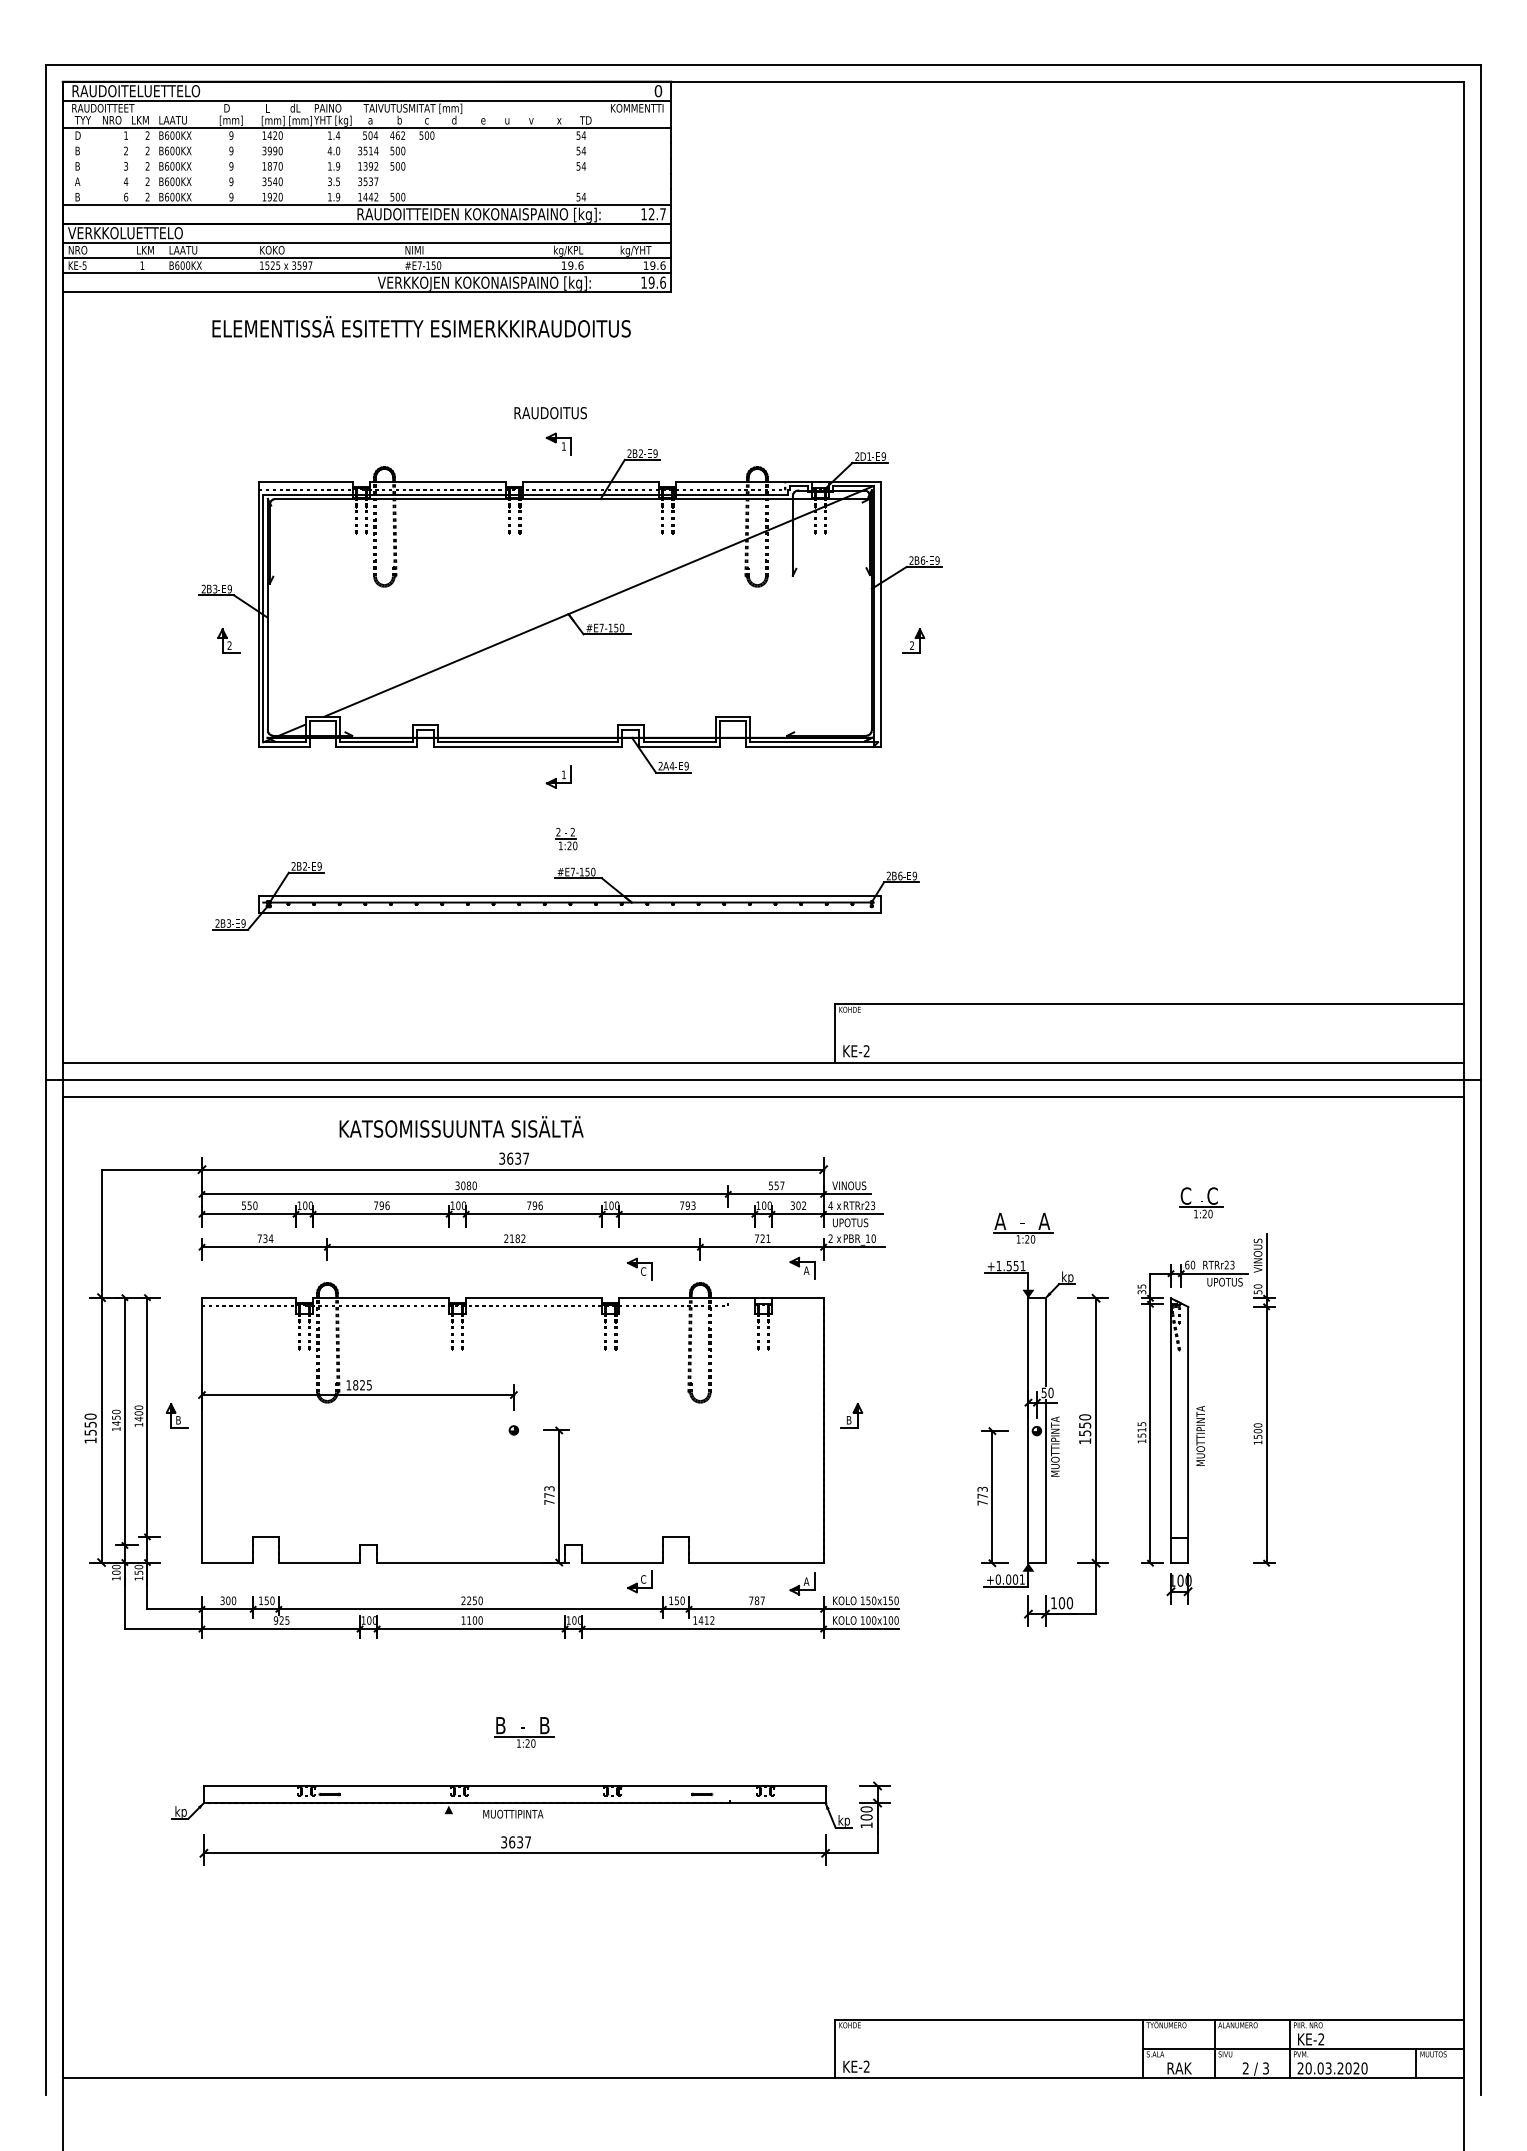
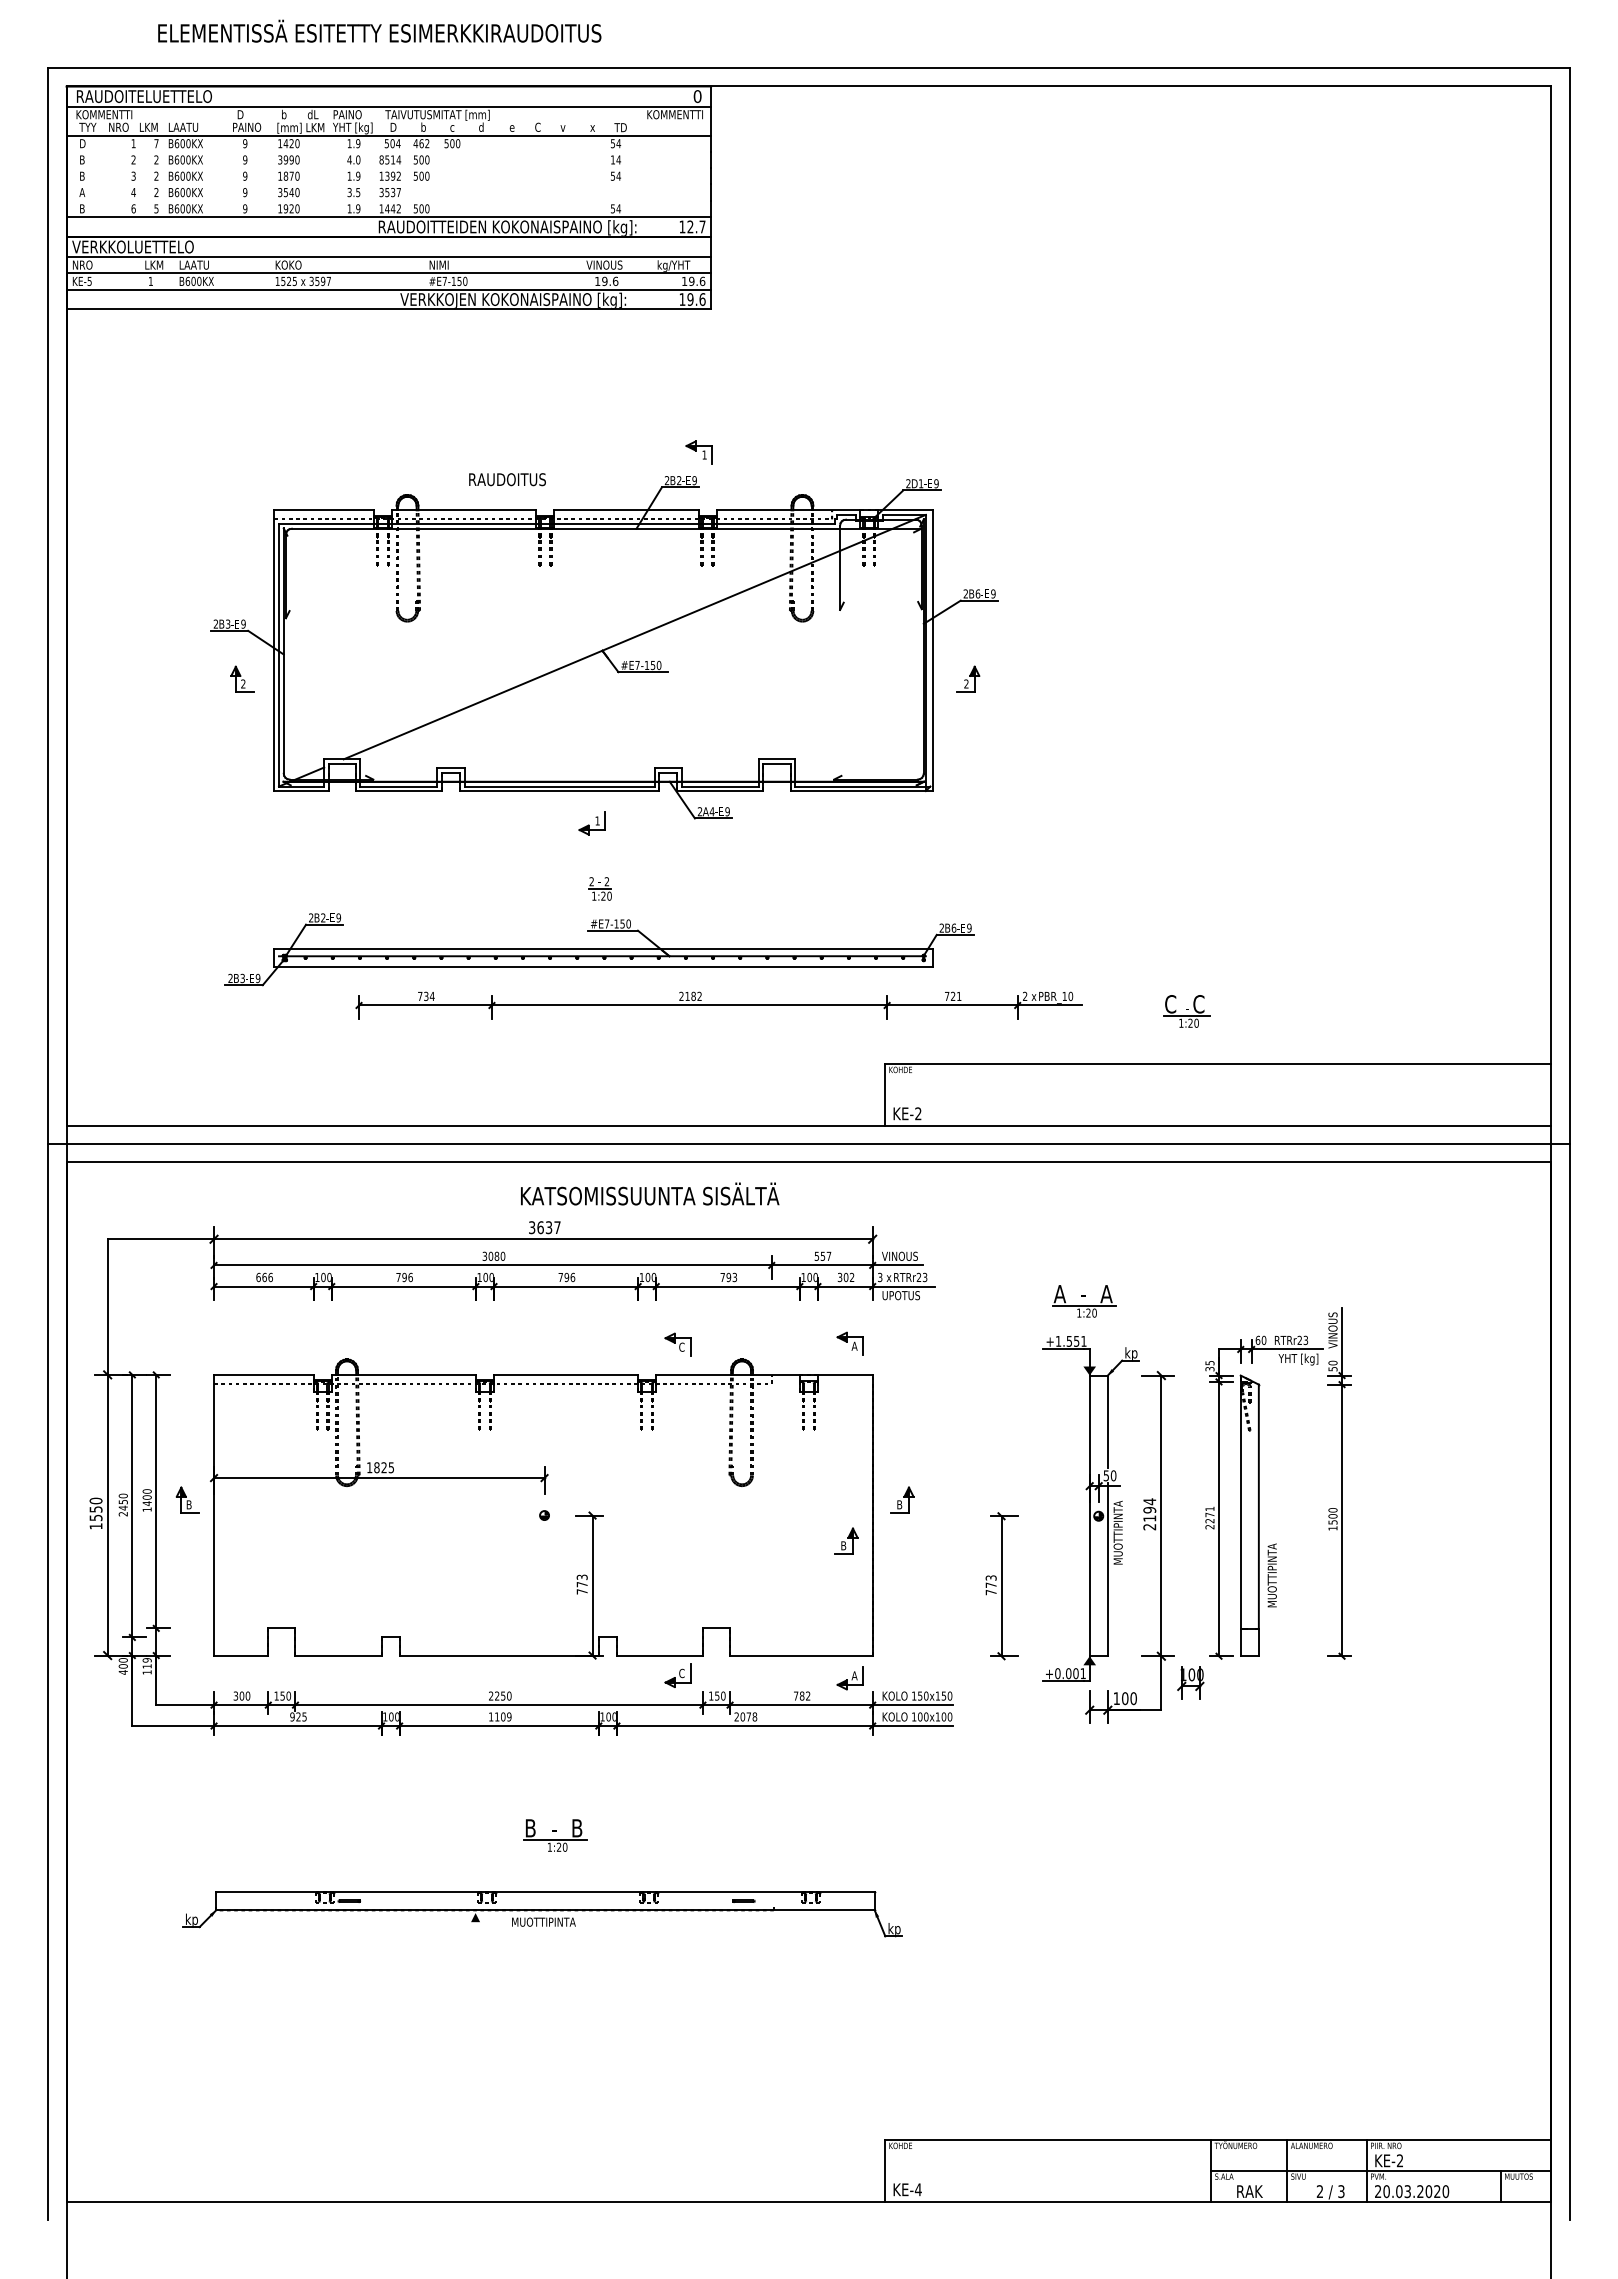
text: (103, 108) -> (109, 114), RAUDOITTEET -> KOMMENTTI
text: (268, 108) -> (284, 114), L -> b
text: (371, 119) -> (393, 126), a -> D
text: (507, 119) -> (537, 126), u -> C
text: (233, 120) -> (247, 127), [mm] -> PAINO
text: (300, 120) -> (318, 127), [mm] -> LKM
text: (147, 135) -> (156, 143), 2 -> 7
text: (337, 135) -> (357, 143), 1.4 -> 1.9
text: (360, 150) -> (381, 159), 3514 -> 8514
text: (578, 150) -> (612, 159), 54 -> 14
text: (147, 196) -> (156, 208), 2 -> 5
text: (570, 250) -> (604, 265), kg/KPL -> VINOUS
text: (421, 326) -> (379, 30), moved
text: (550, 412) -> (507, 479), moved
part: (558, 444) -> (698, 452), moved
text: (461, 1126) -> (650, 1193), moved
part: (1200, 1202) -> (1186, 1011), moved
text: (249, 1205) -> (264, 1277), 550 -> 666
text: (830, 1205) -> (879, 1277), 4 -> 3
part: (541, 1247) -> (718, 1005), moved
text: (1225, 1283) -> (1298, 1359), UPOTUS -> YHT [kg]
text: (115, 1429) -> (122, 1514), 1450 -> 2450
text: (1084, 1429) -> (1149, 1514), 1550 -> 2194
text: (1141, 1432) -> (1209, 1517), 1515 -> 2271
text: (1200, 1436) -> (1271, 1575), moved
part: (798, 1453) -> (846, 1540), added
part: (992, 1497) -> (1001, 1586), moved
text: (138, 1570) -> (146, 1663), 150 -> 119
text: (115, 1578) -> (122, 1672), 100 -> 400
part: (1179, 1587) -> (1190, 1682), moved
text: (763, 1600) -> (808, 1695), 787 -> 782
text: (480, 1620) -> (509, 1716), 1100 -> 1109
text: (703, 1620) -> (745, 1716), 1412 -> 2078
part: (530, 1836) -> (562, 1945), removed
text: (865, 2066) -> (917, 2189), KE-2 -> KE-4

